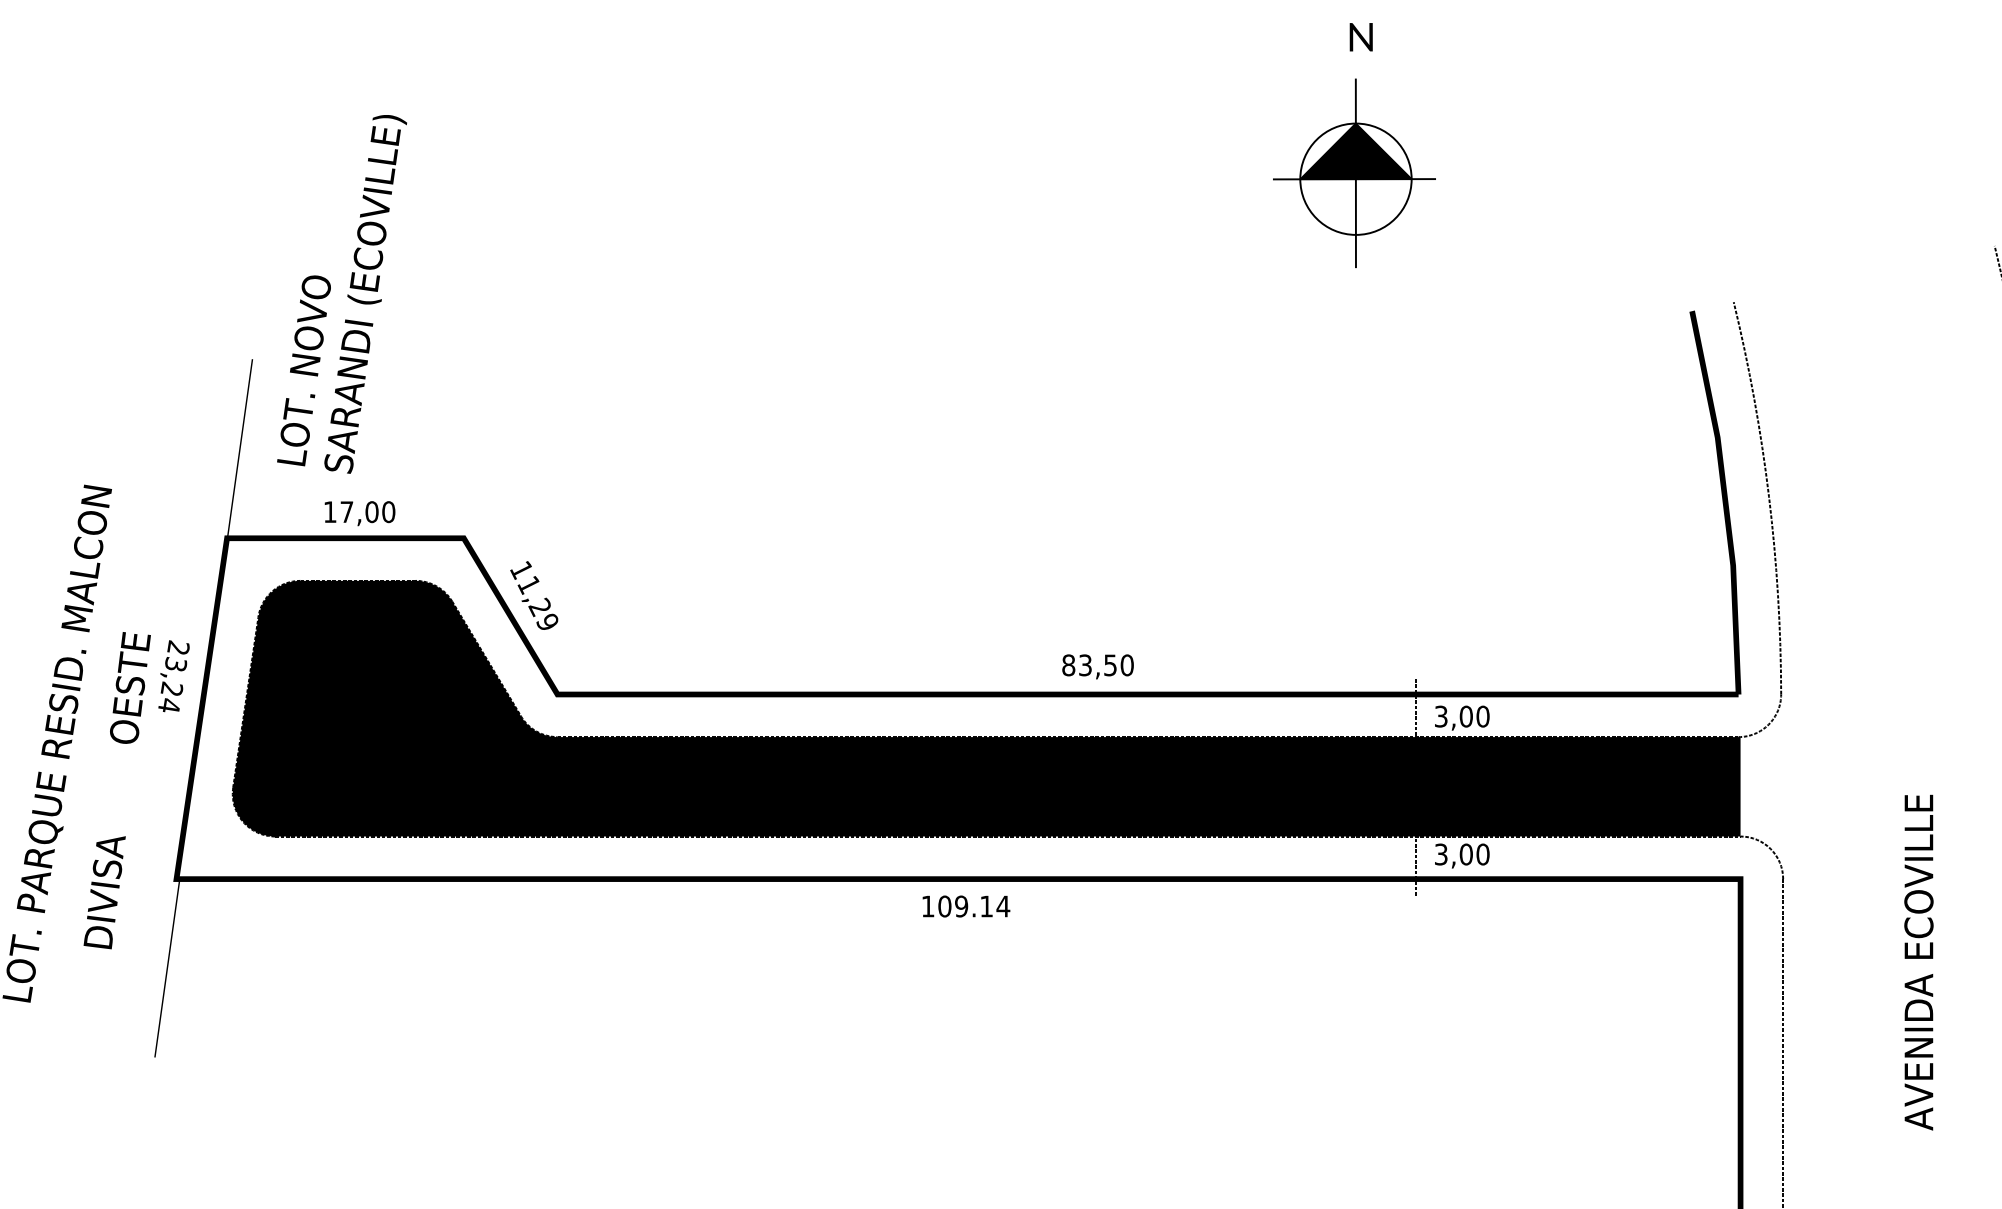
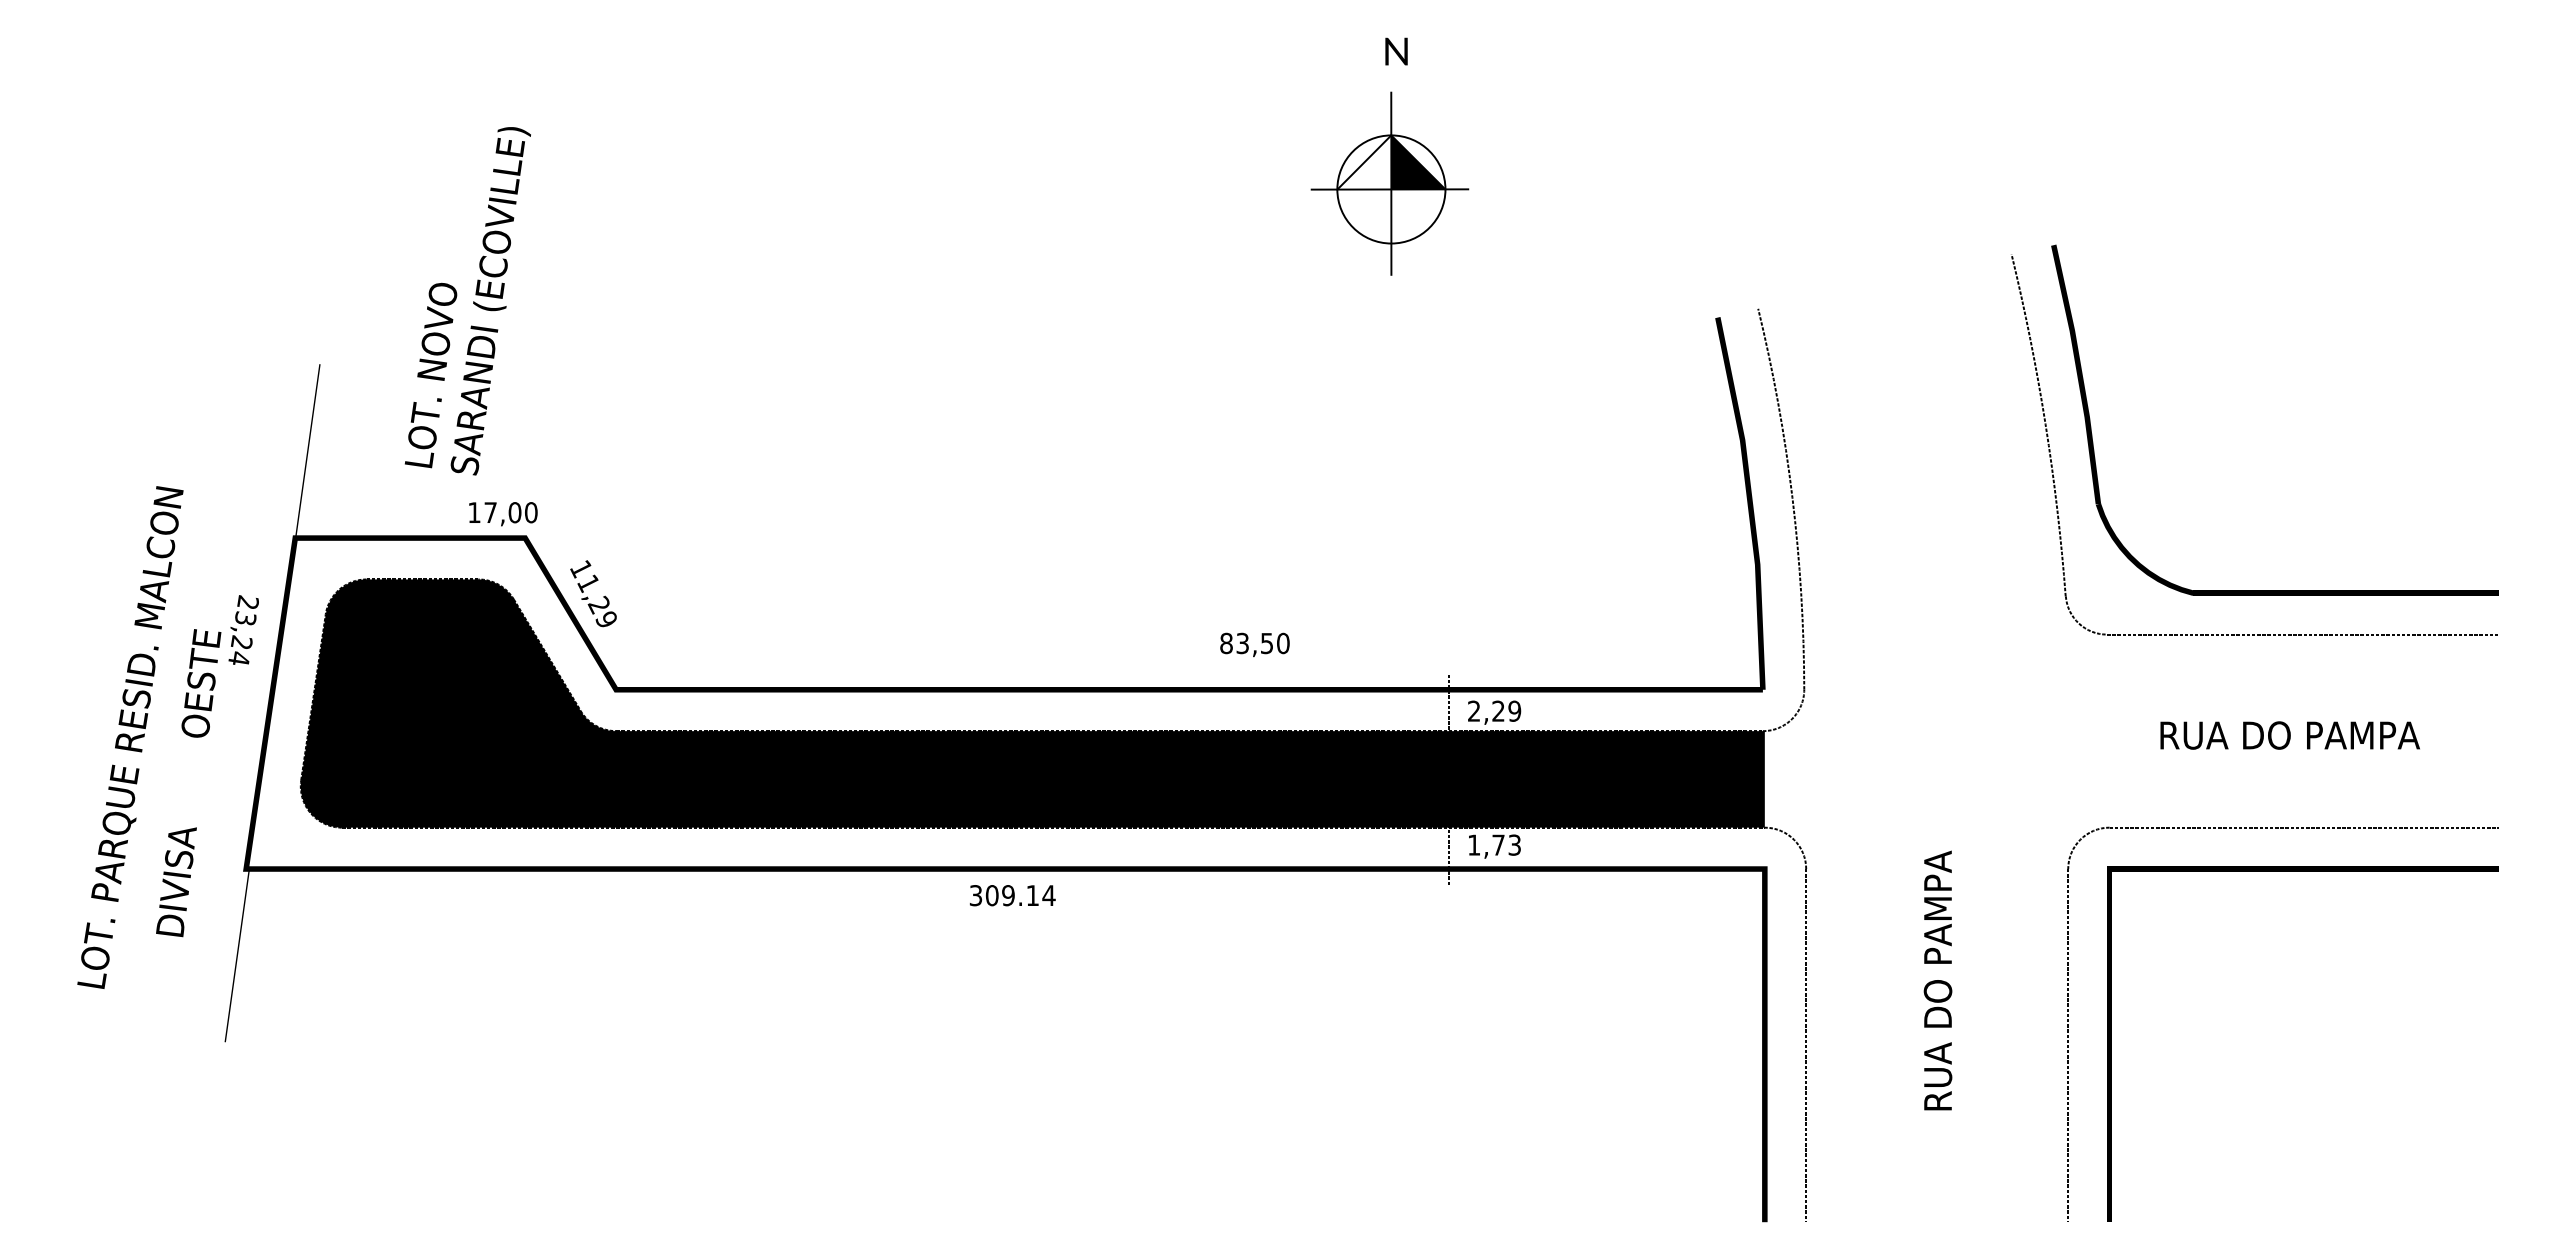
fill: (1328, 151) -> (1364, 162), removed
text: (341, 294) -> (467, 301), moved
text: (360, 513) -> (503, 514), moved
text: (1097, 666) -> (1254, 644), moved
text: (173, 675) -> (243, 629), moved
text: (1462, 715) -> (1494, 710), 3,00 -> 2,29
text: (1462, 853) -> (1494, 844), 3,00 -> 1,73
text: (927, 906) -> (975, 895), 109.14 -> 309.14
text: (1918, 963) -> (1937, 950), AVENIDA ECOVILLE -> RUA DO PAMPA

